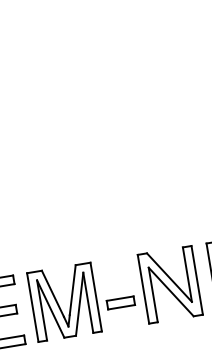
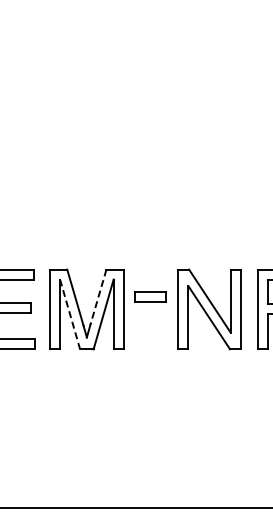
line: (72, 290) -> (98, 297), solid -> dashed
part: (120, 302) -> (150, 296), moved
line: (51, 309) -> (70, 314), solid -> dashed

